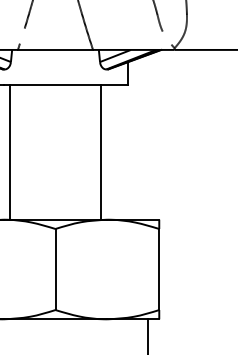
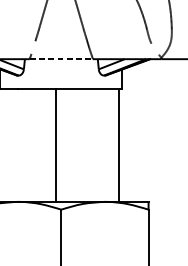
line: (55, 49) -> (61, 58), solid -> dashed
line: (9, 152) -> (55, 145), moved
line: (101, 152) -> (119, 145), moved

